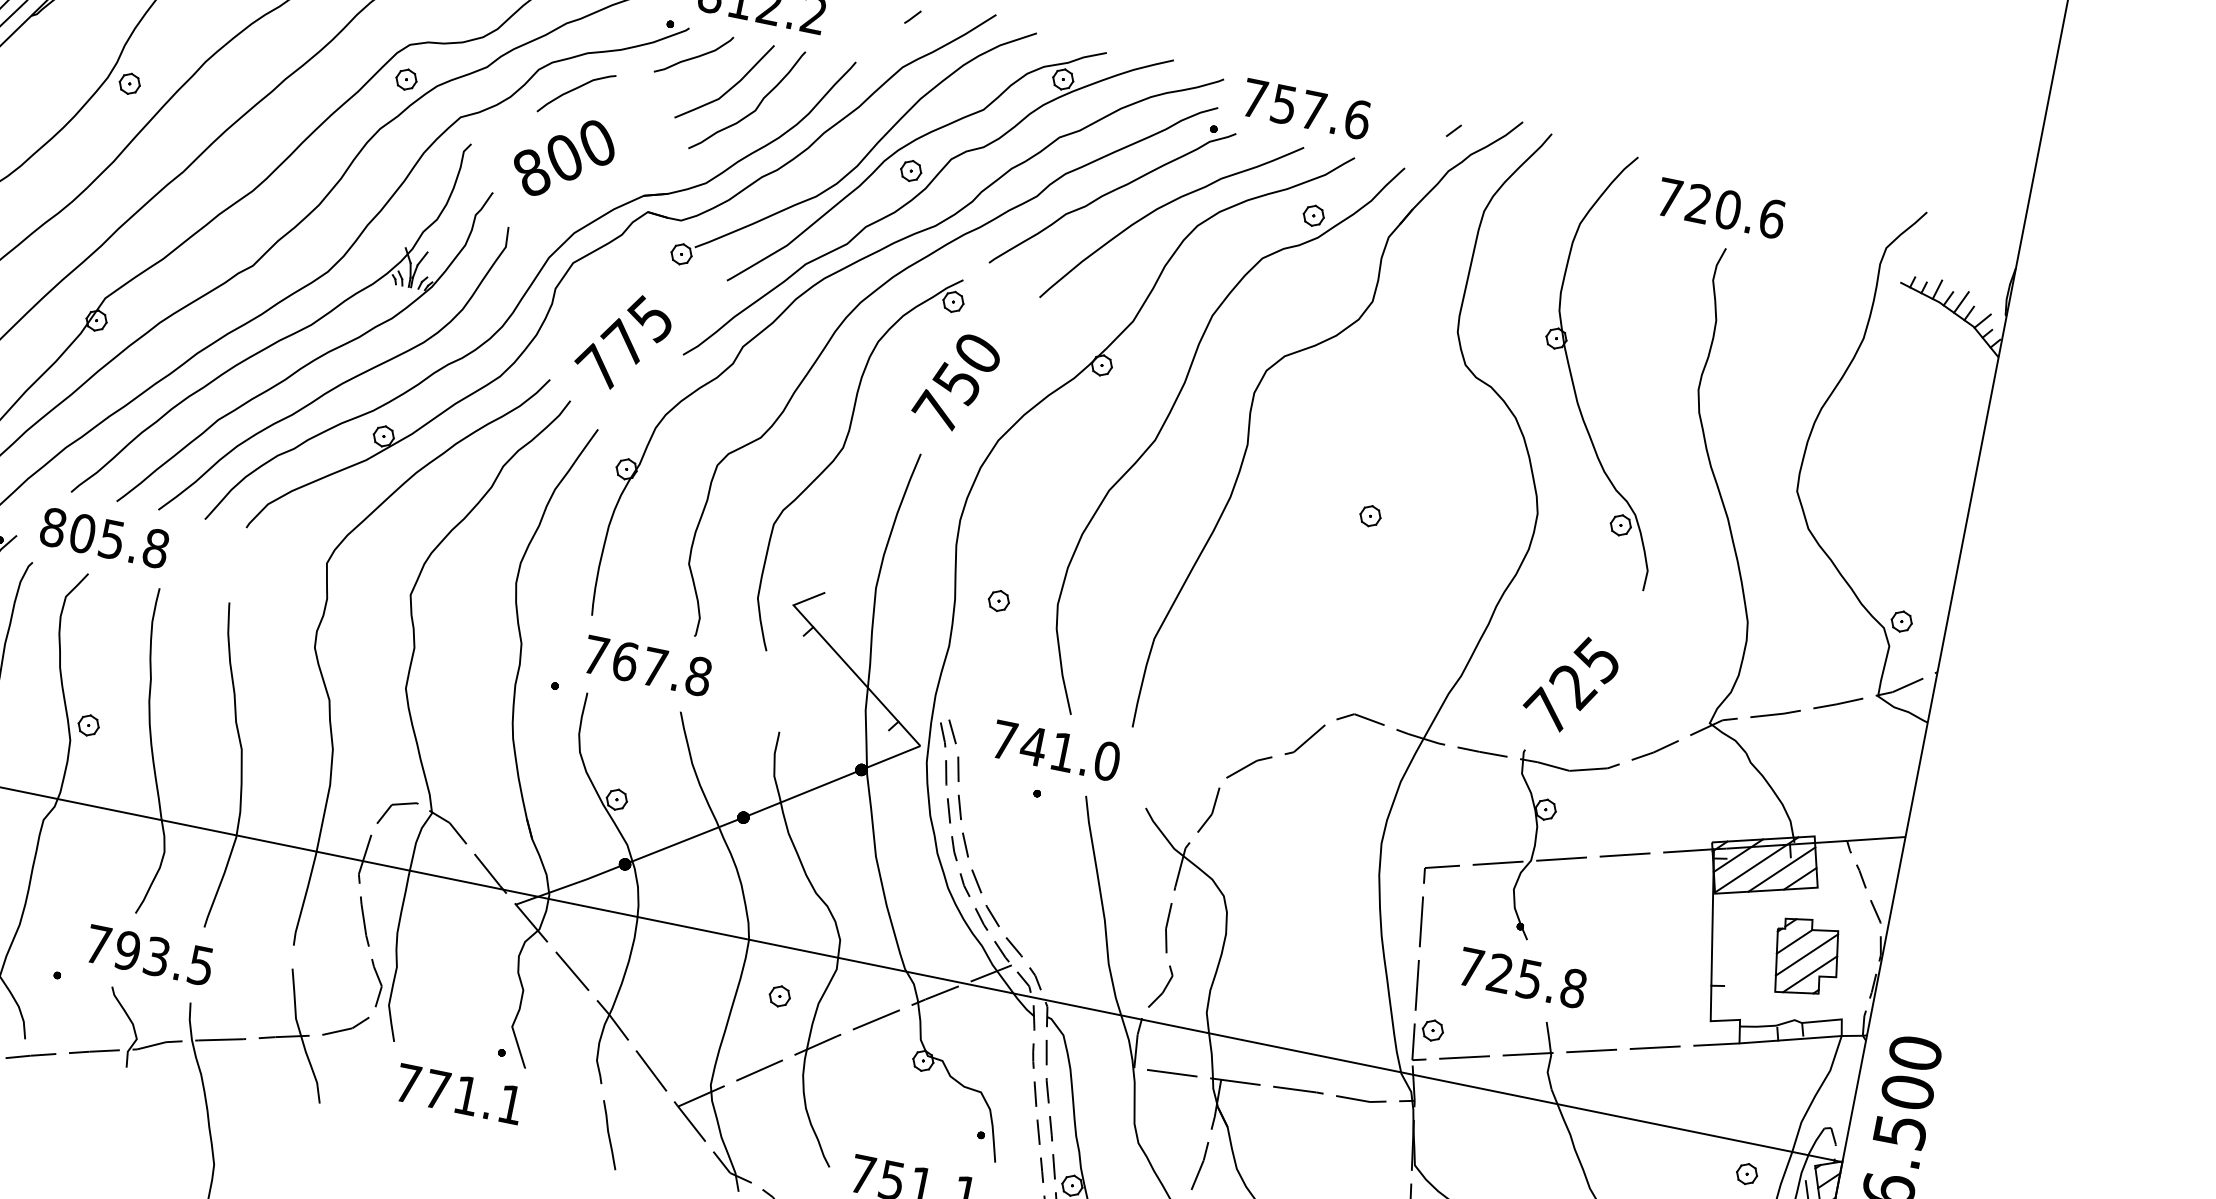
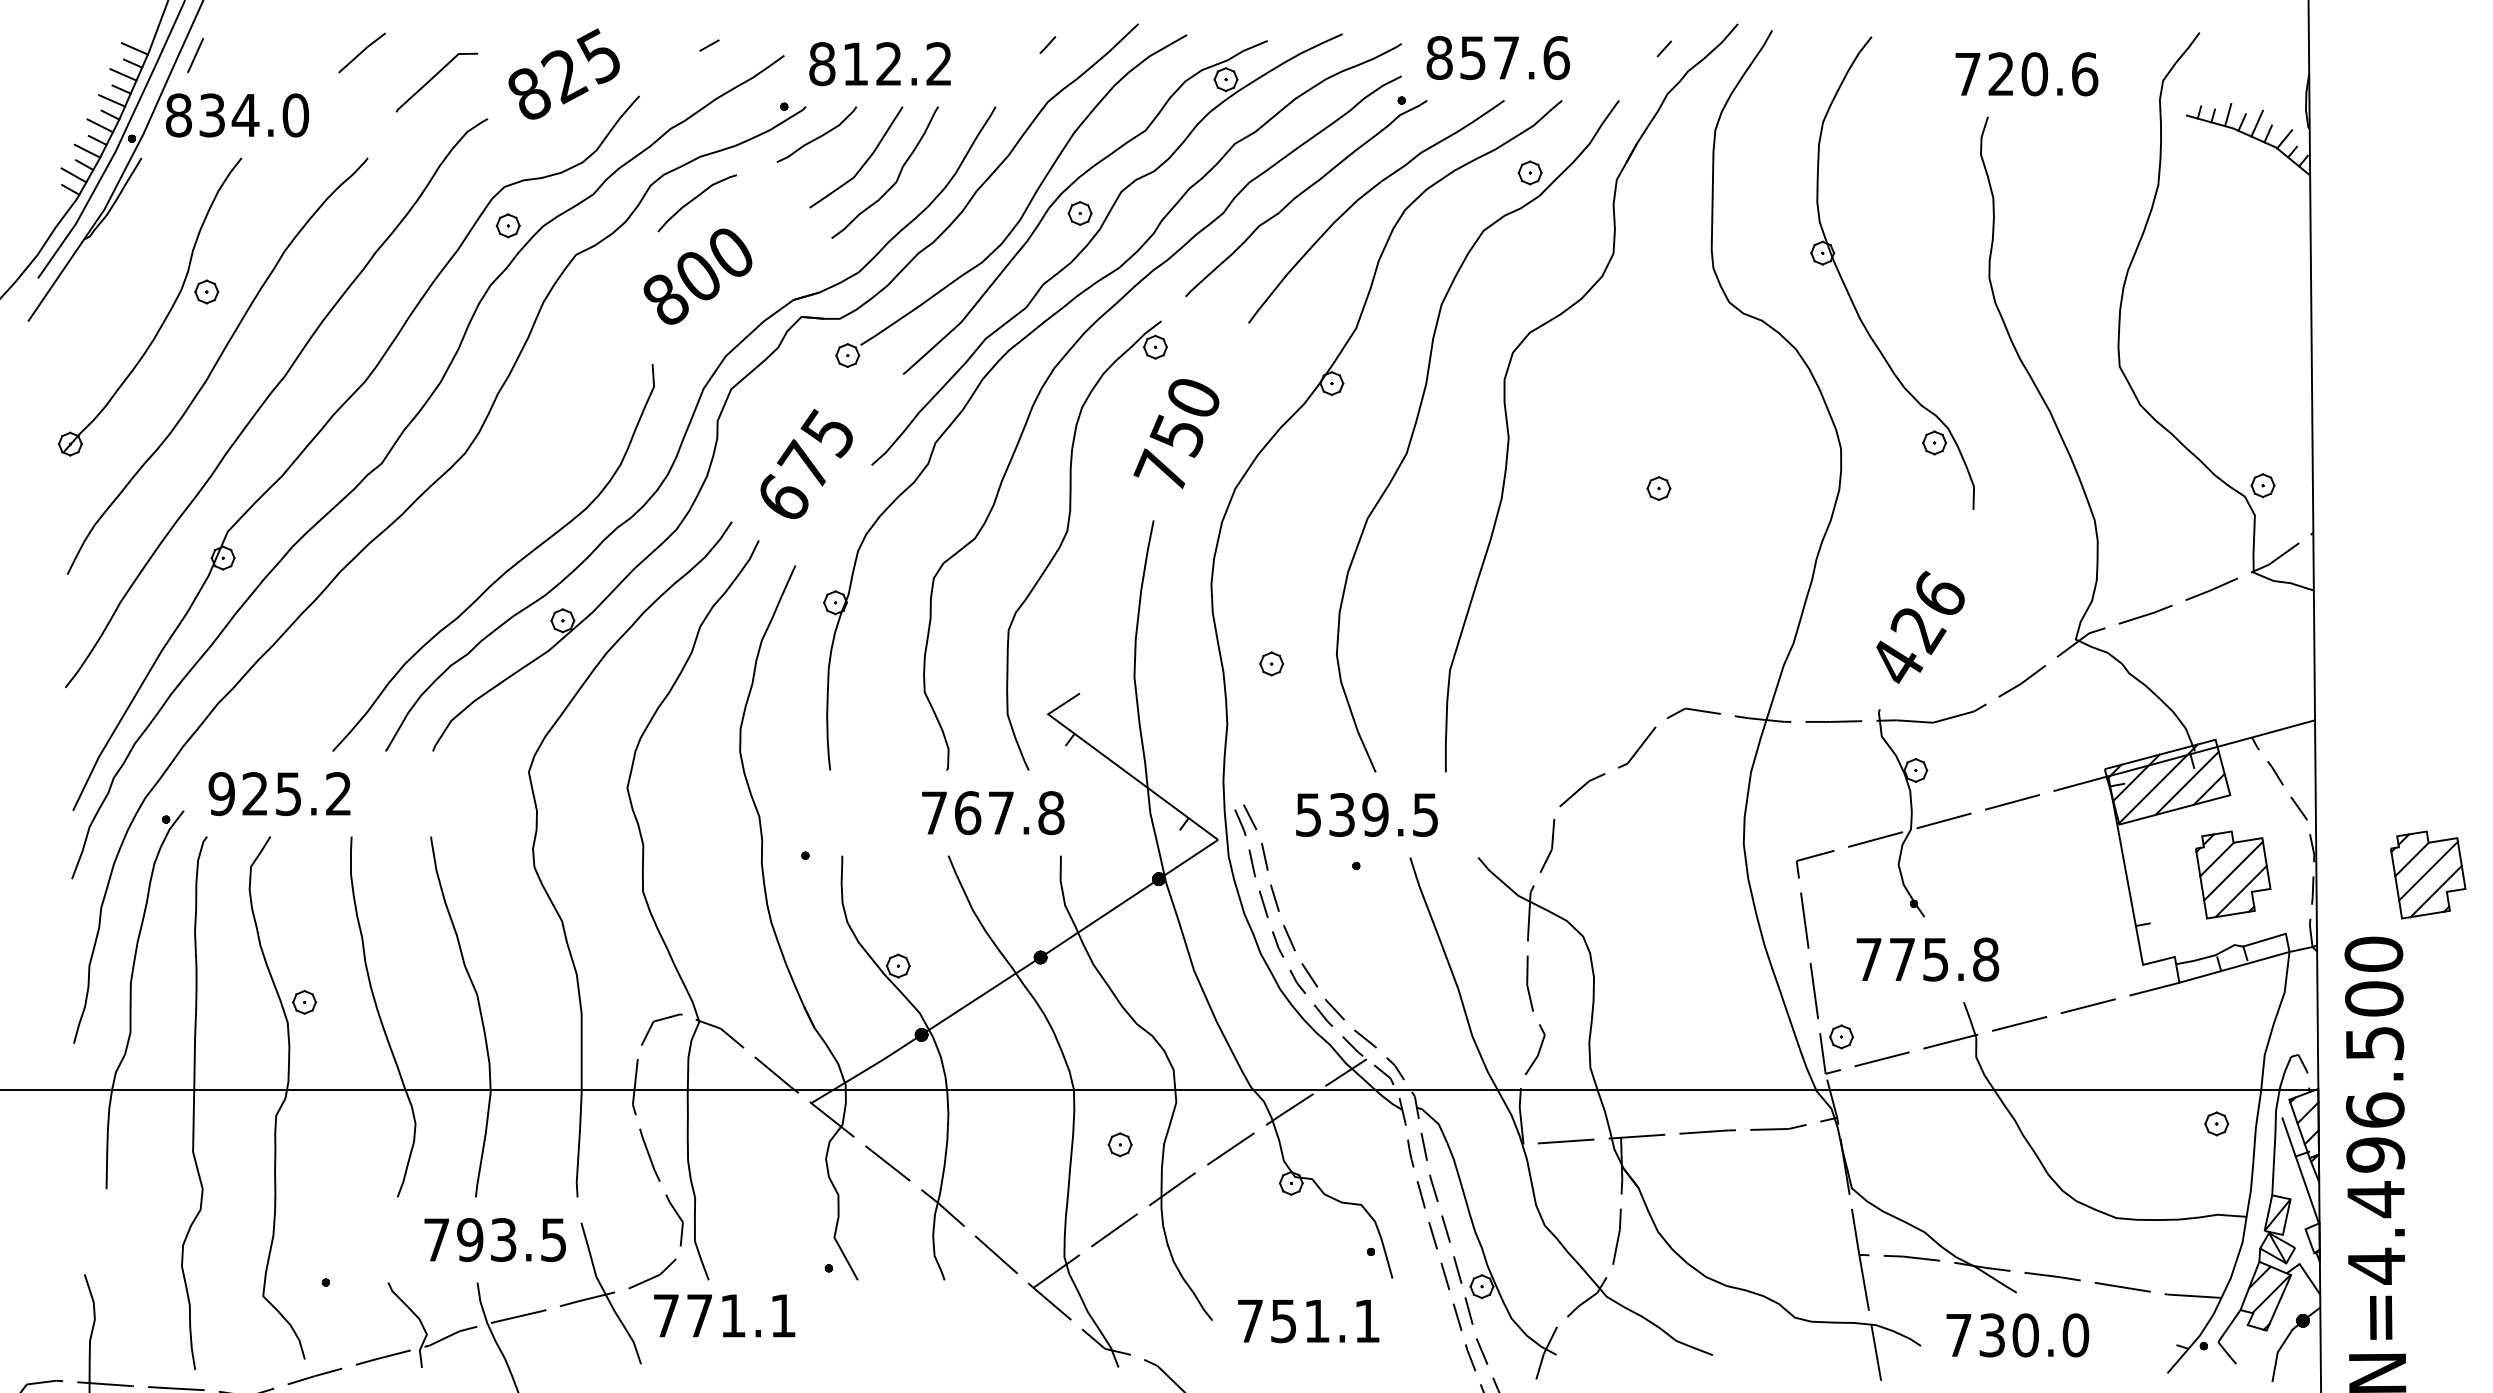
text: (1254, 98) -> (1439, 57), 757.6 -> 857.6
text: (1720, 208) -> (2026, 74), moved
part: (290, 333) -> (438, 529), removed
text: (598, 365) -> (781, 495), 775 -> 675
text: (103, 538) -> (279, 794), 805.8 -> 925.2
text: (647, 666) -> (993, 813), moved
text: (1571, 684) -> (1915, 627), 725 -> 426
text: (1056, 750) -> (1367, 814), 741.0 -> 539.5
text: (149, 954) -> (494, 1239), moved
text: (1499, 972) -> (1901, 958), 725.8 -> 775.8
part: (1977, 992) -> (2428, 874), added
text: (459, 1093) -> (724, 1315), moved
line: (609, 1135) -> (964, 1334), removed

